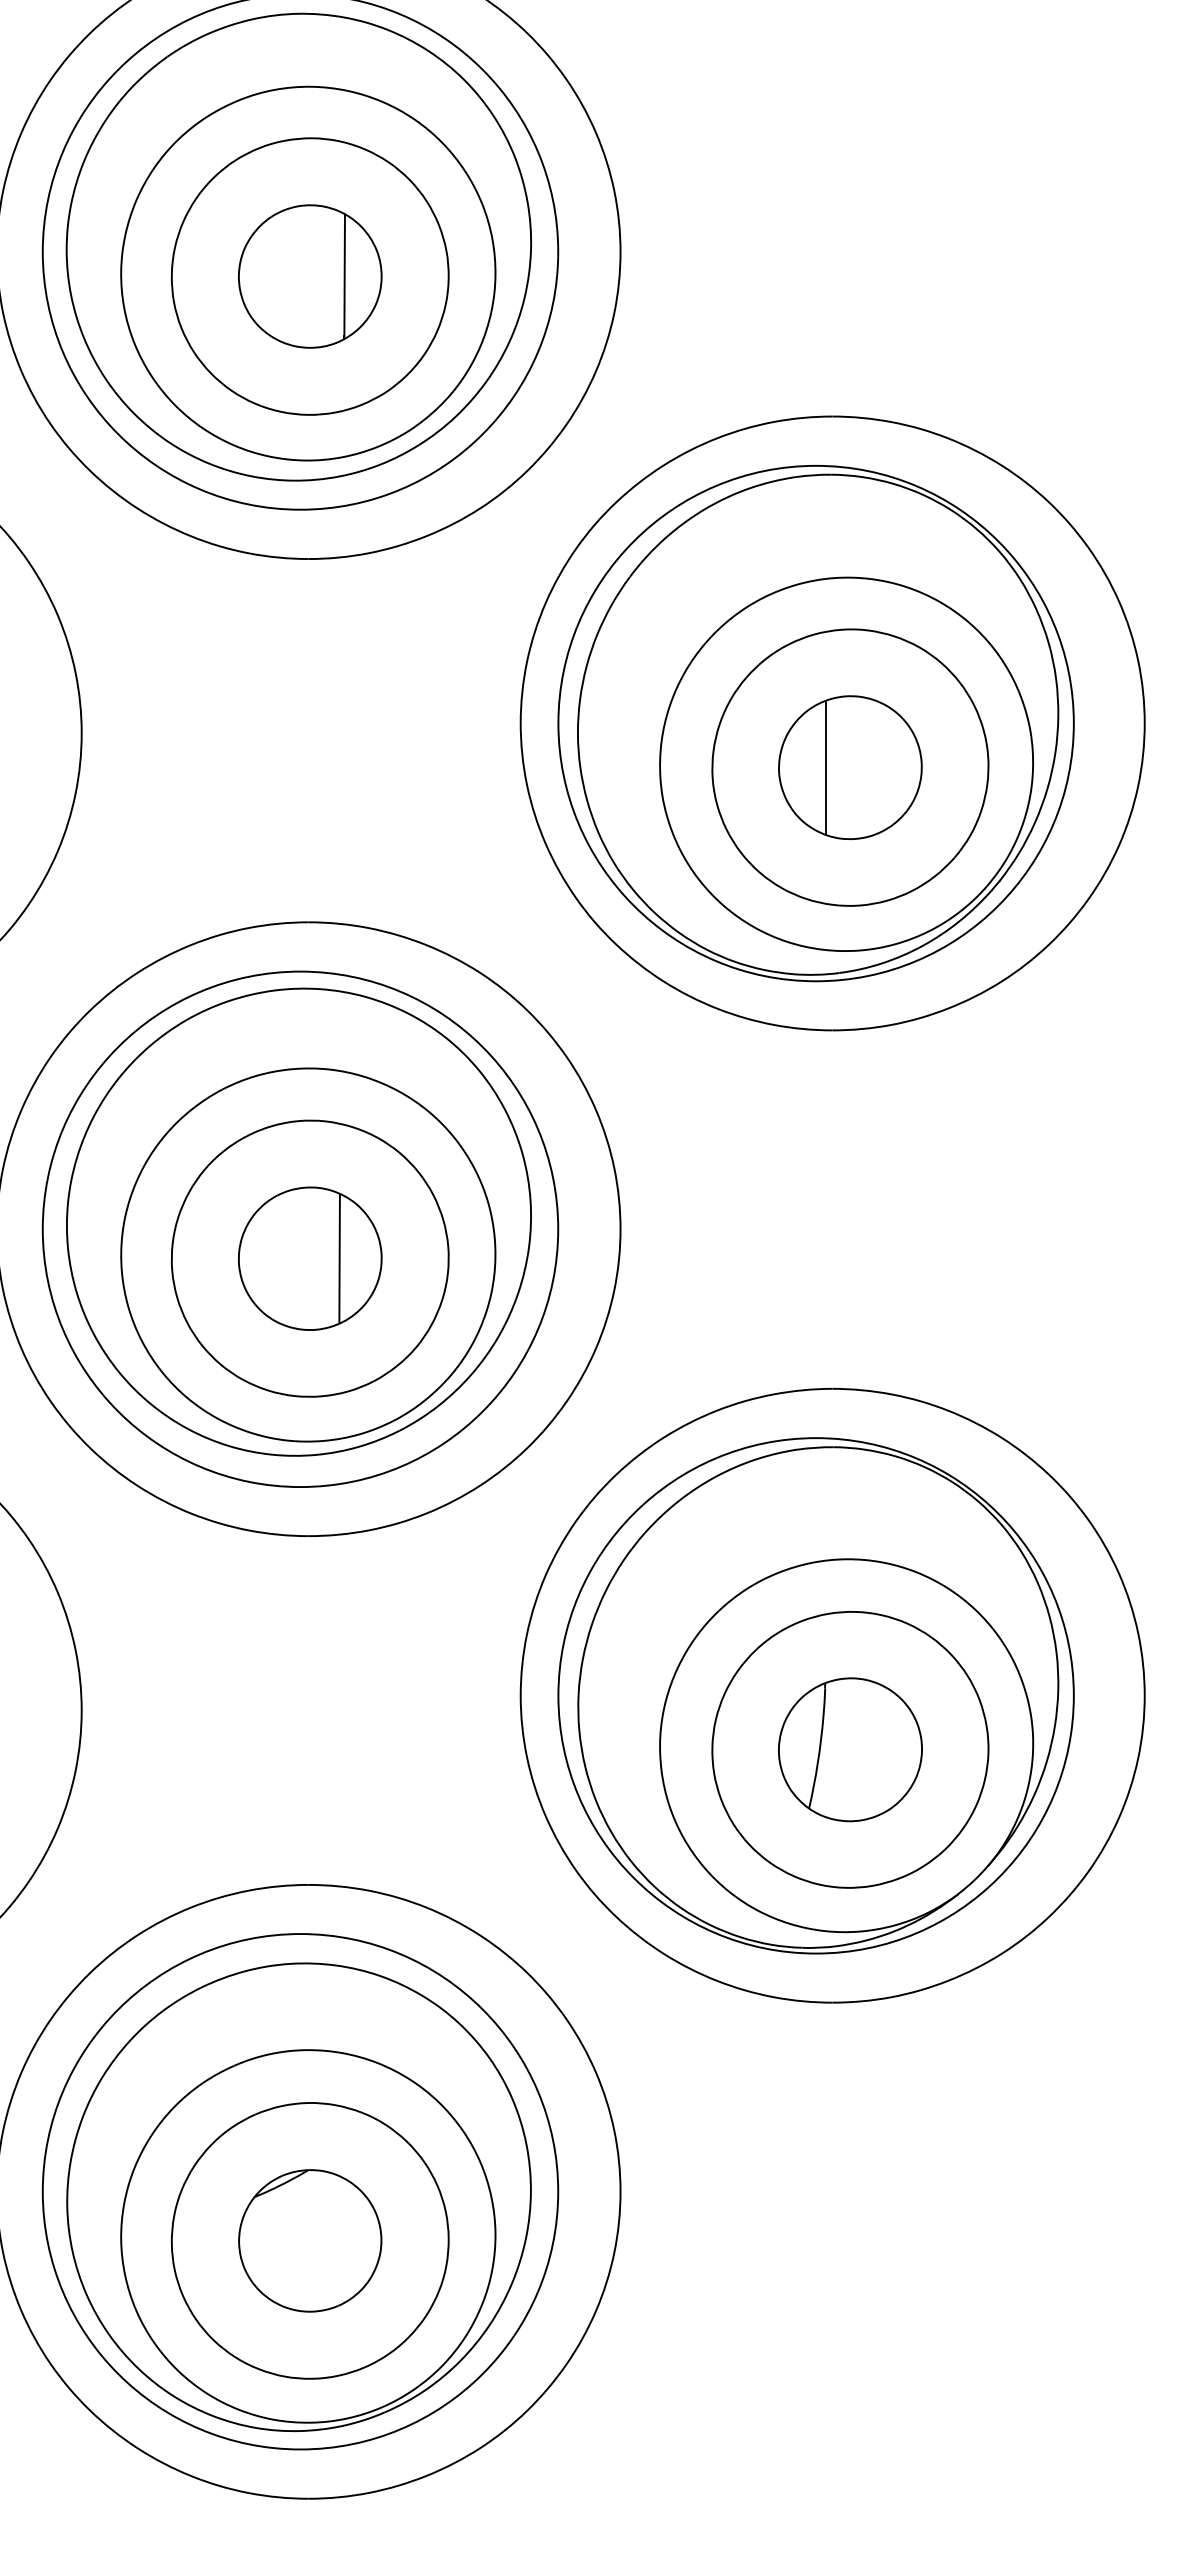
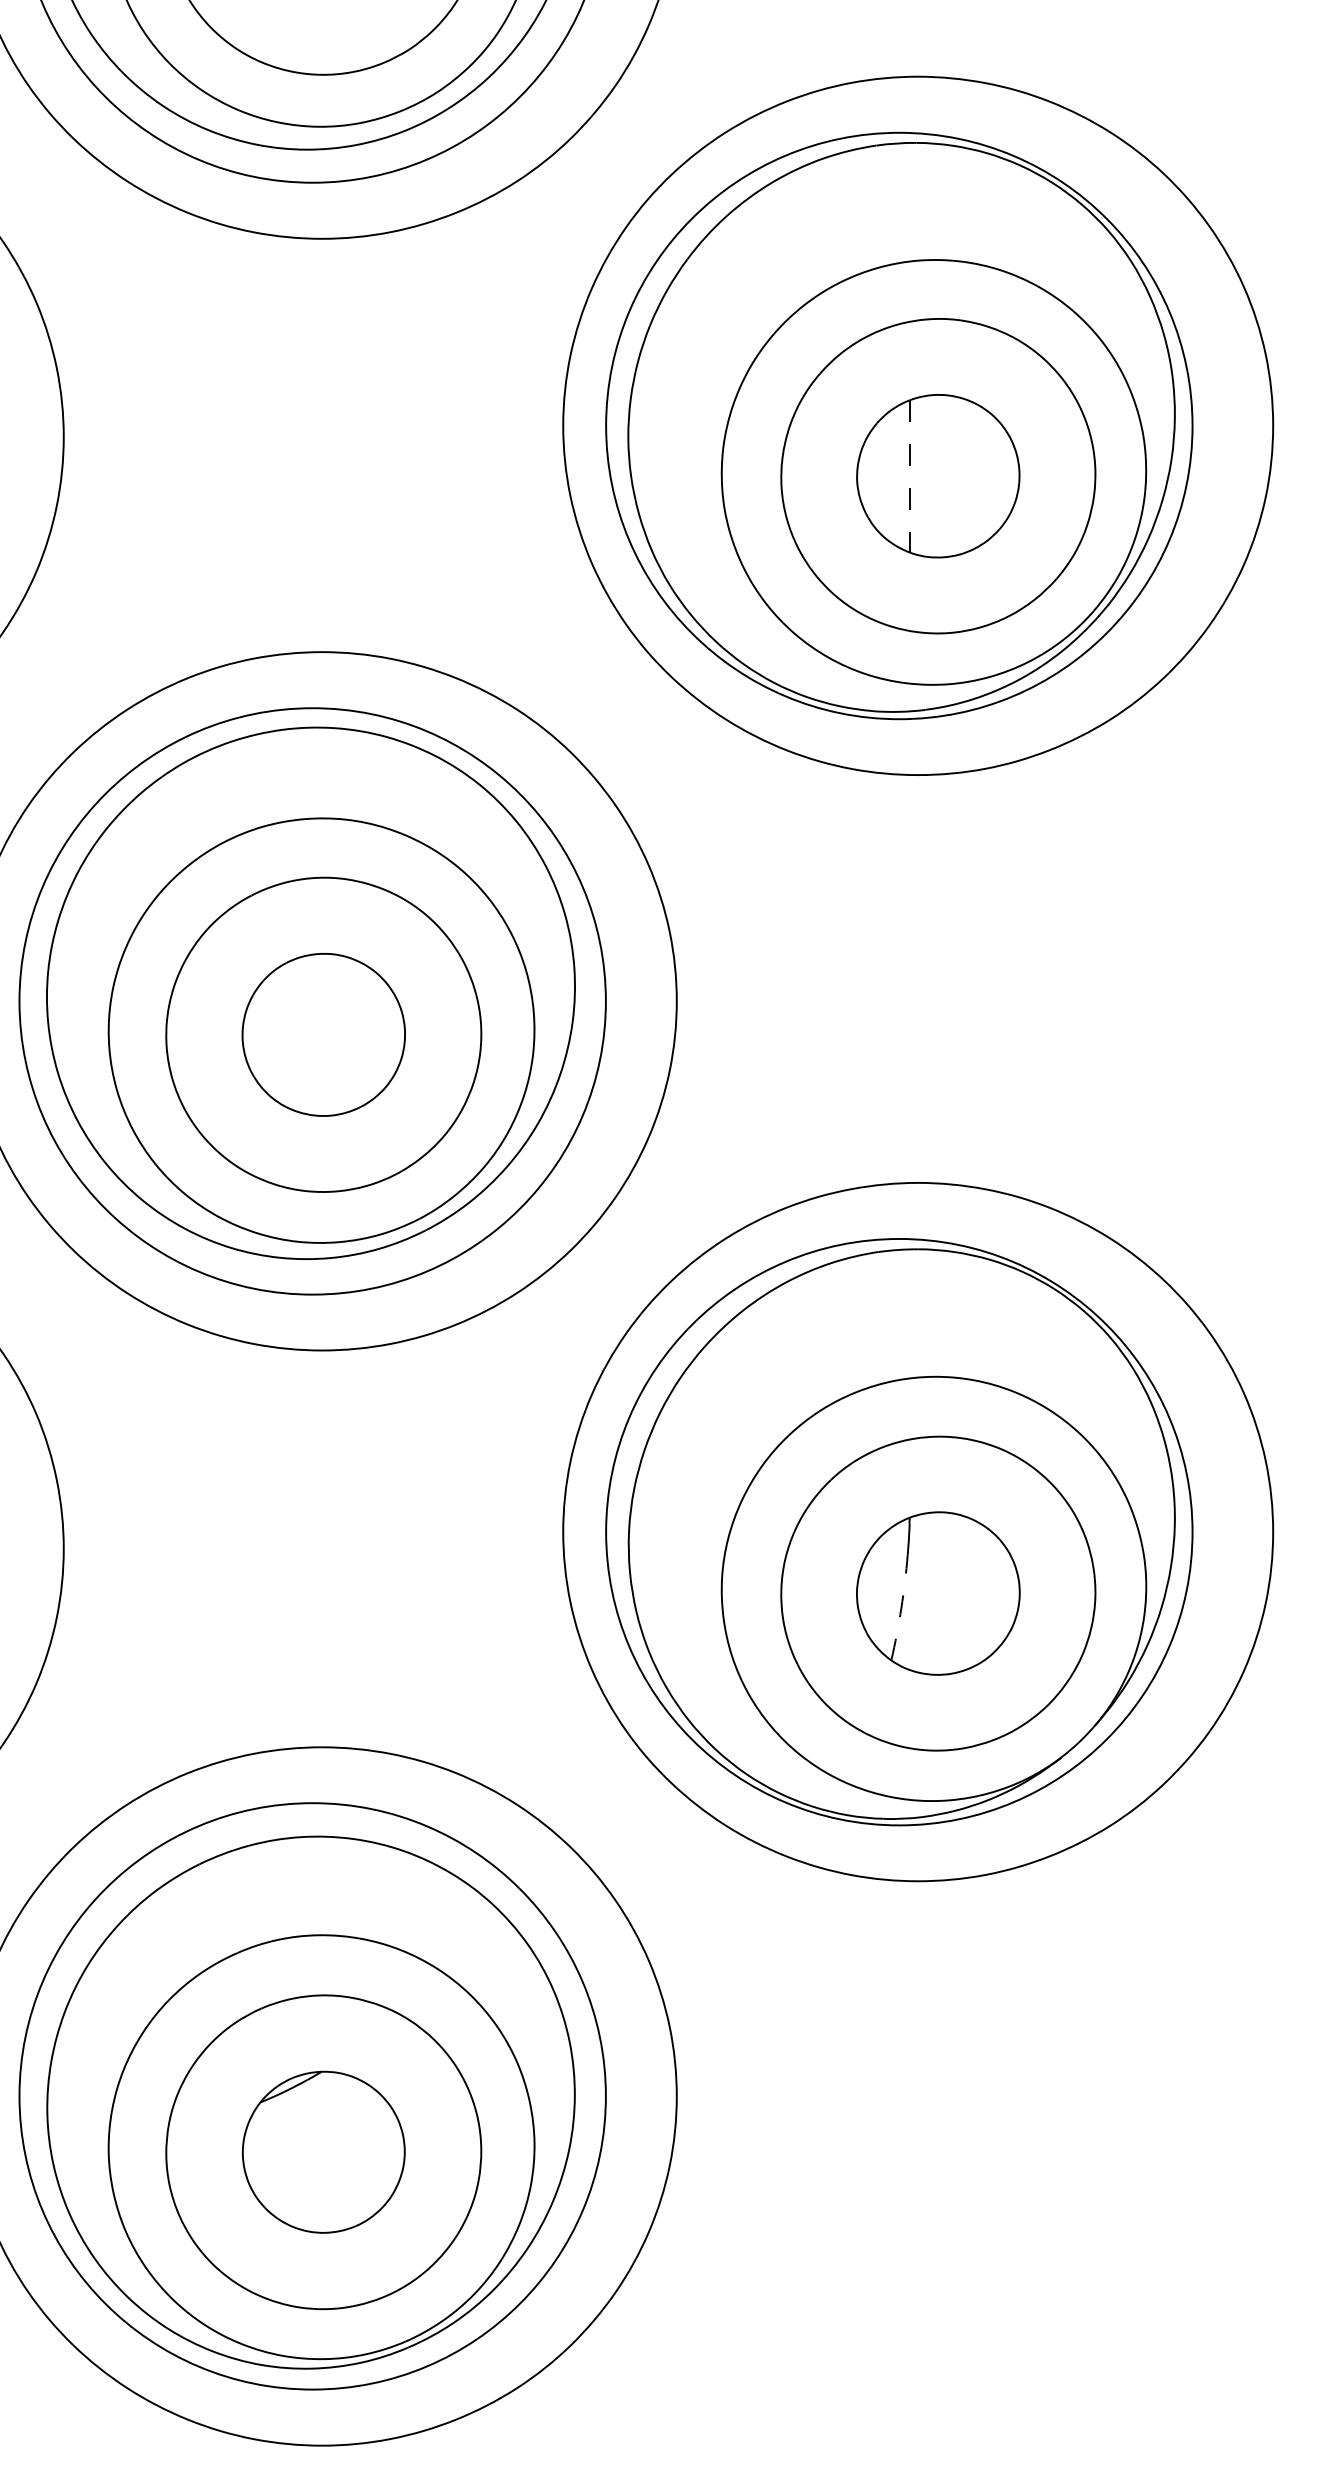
line: (825, 768) -> (909, 477), solid -> dashed
line: (339, 1257) -> (357, 1033), removed
arc: (817, 1762) -> (900, 1608), solid -> dashed

